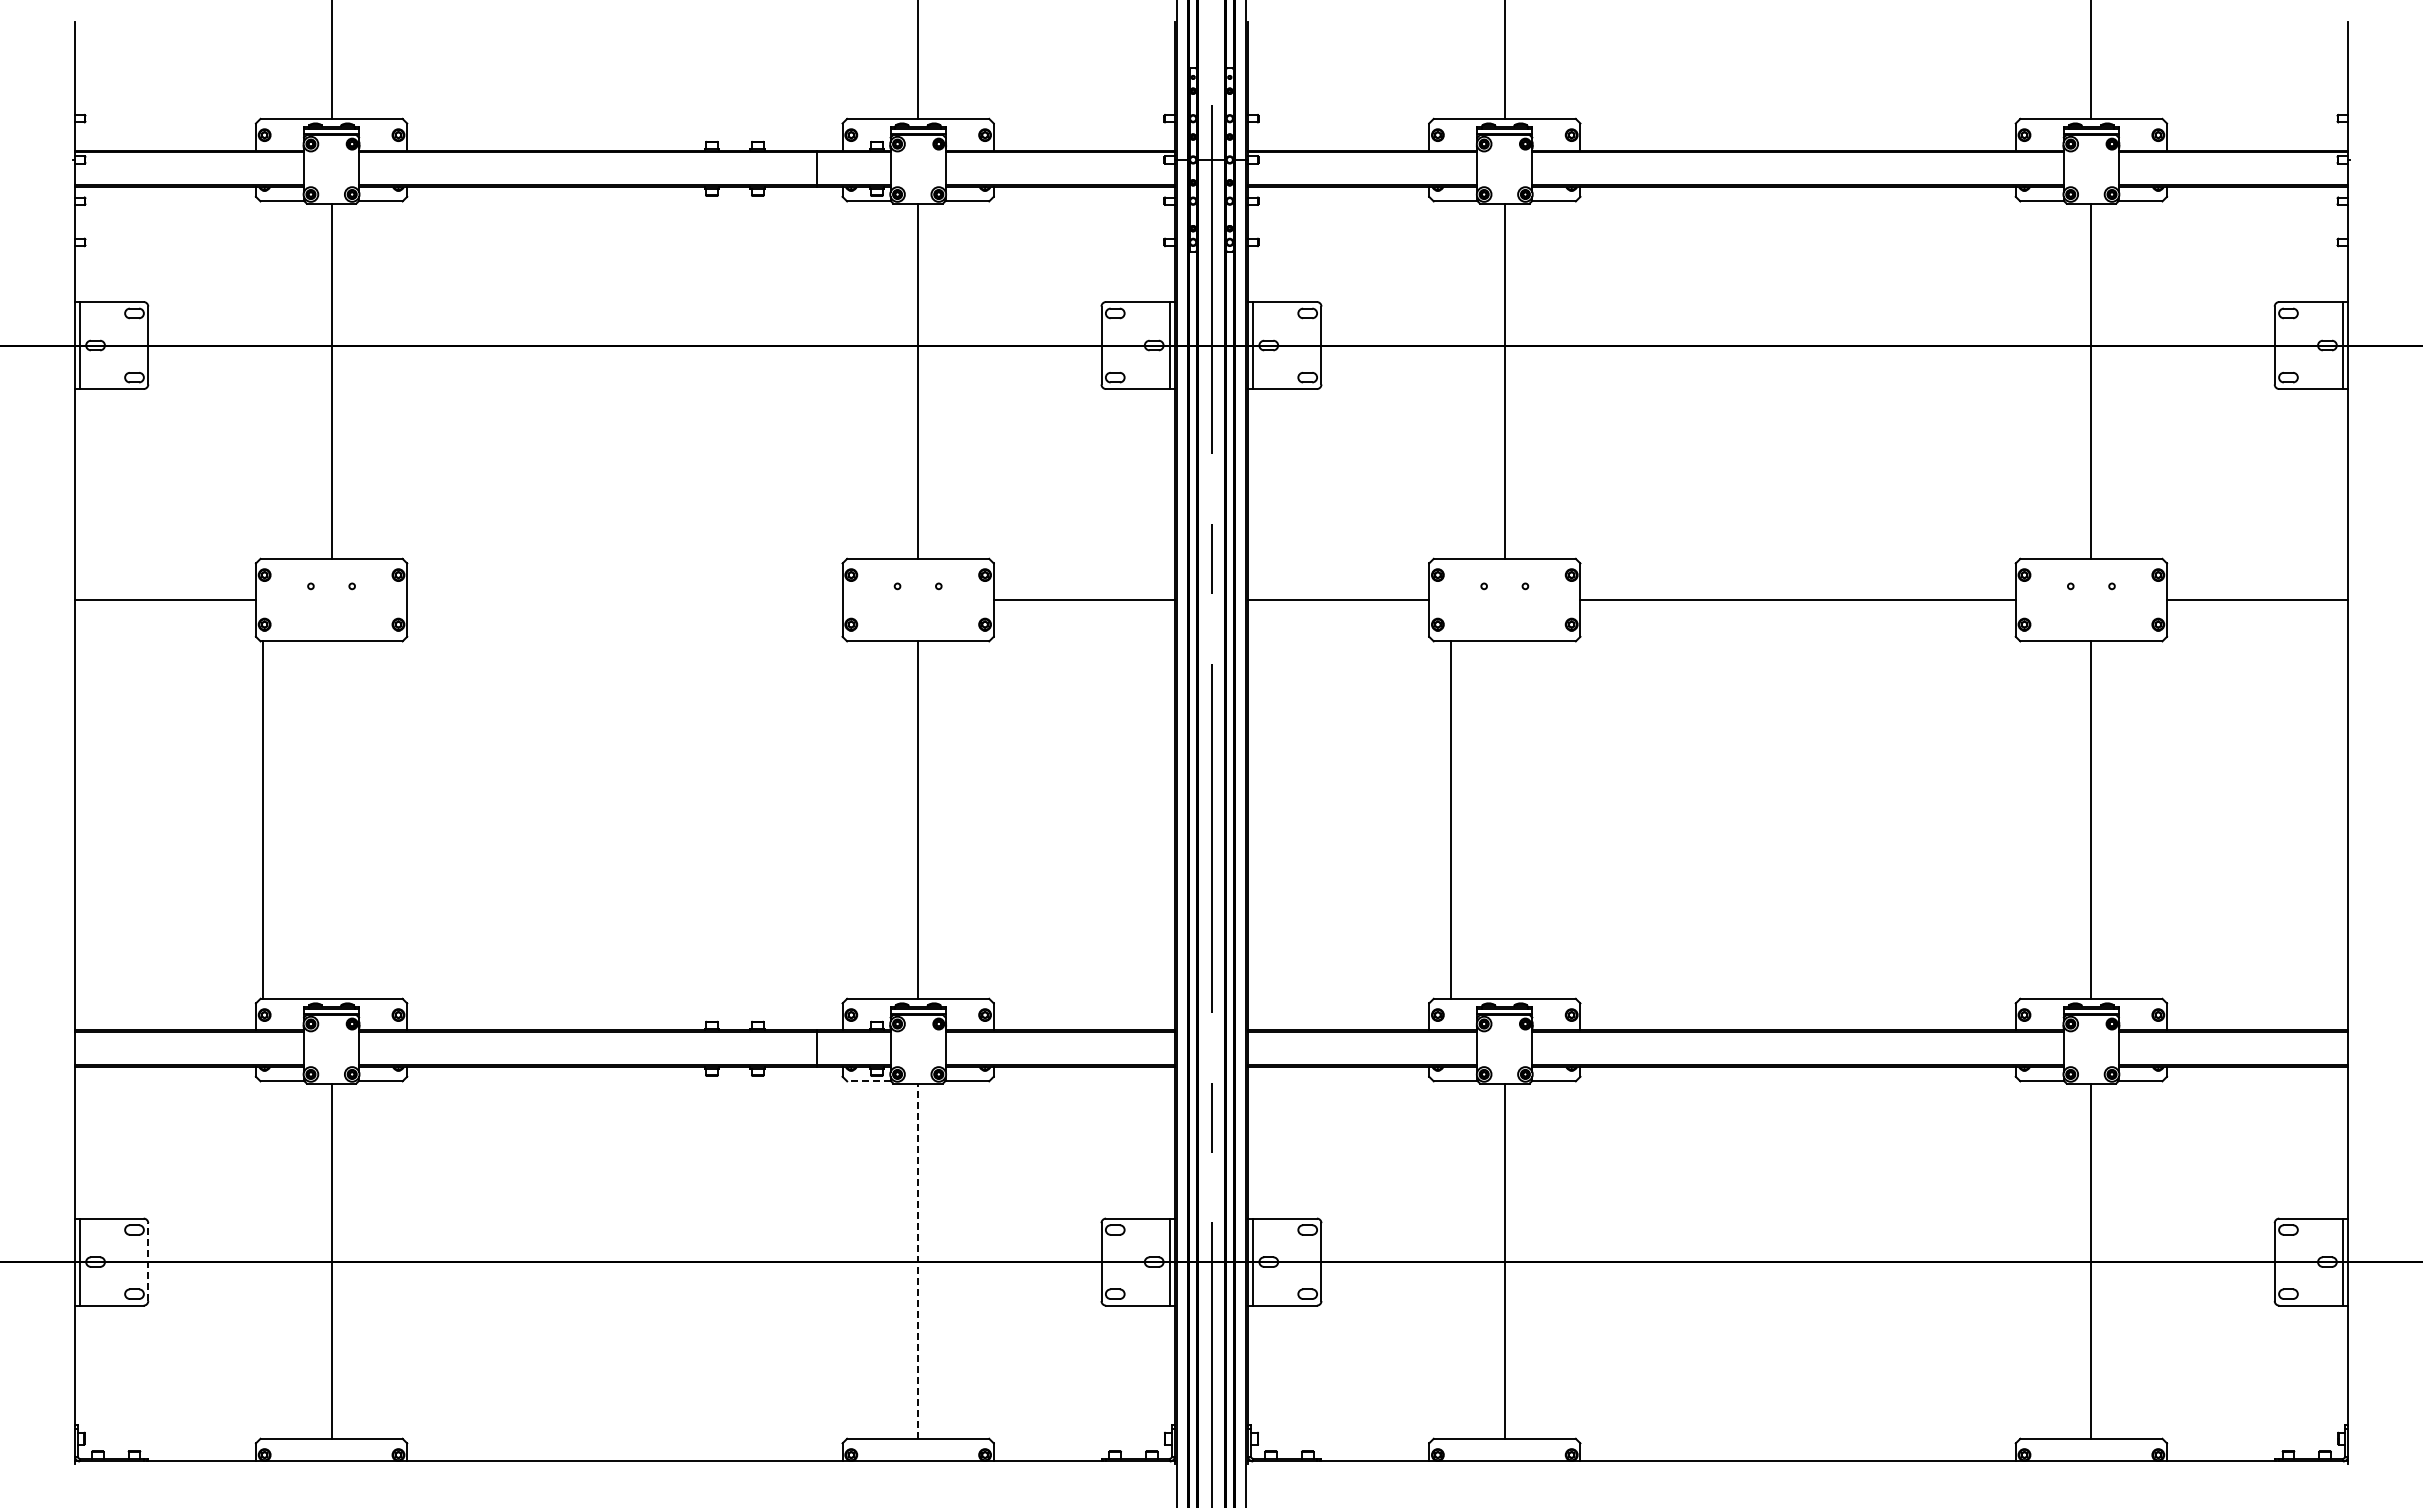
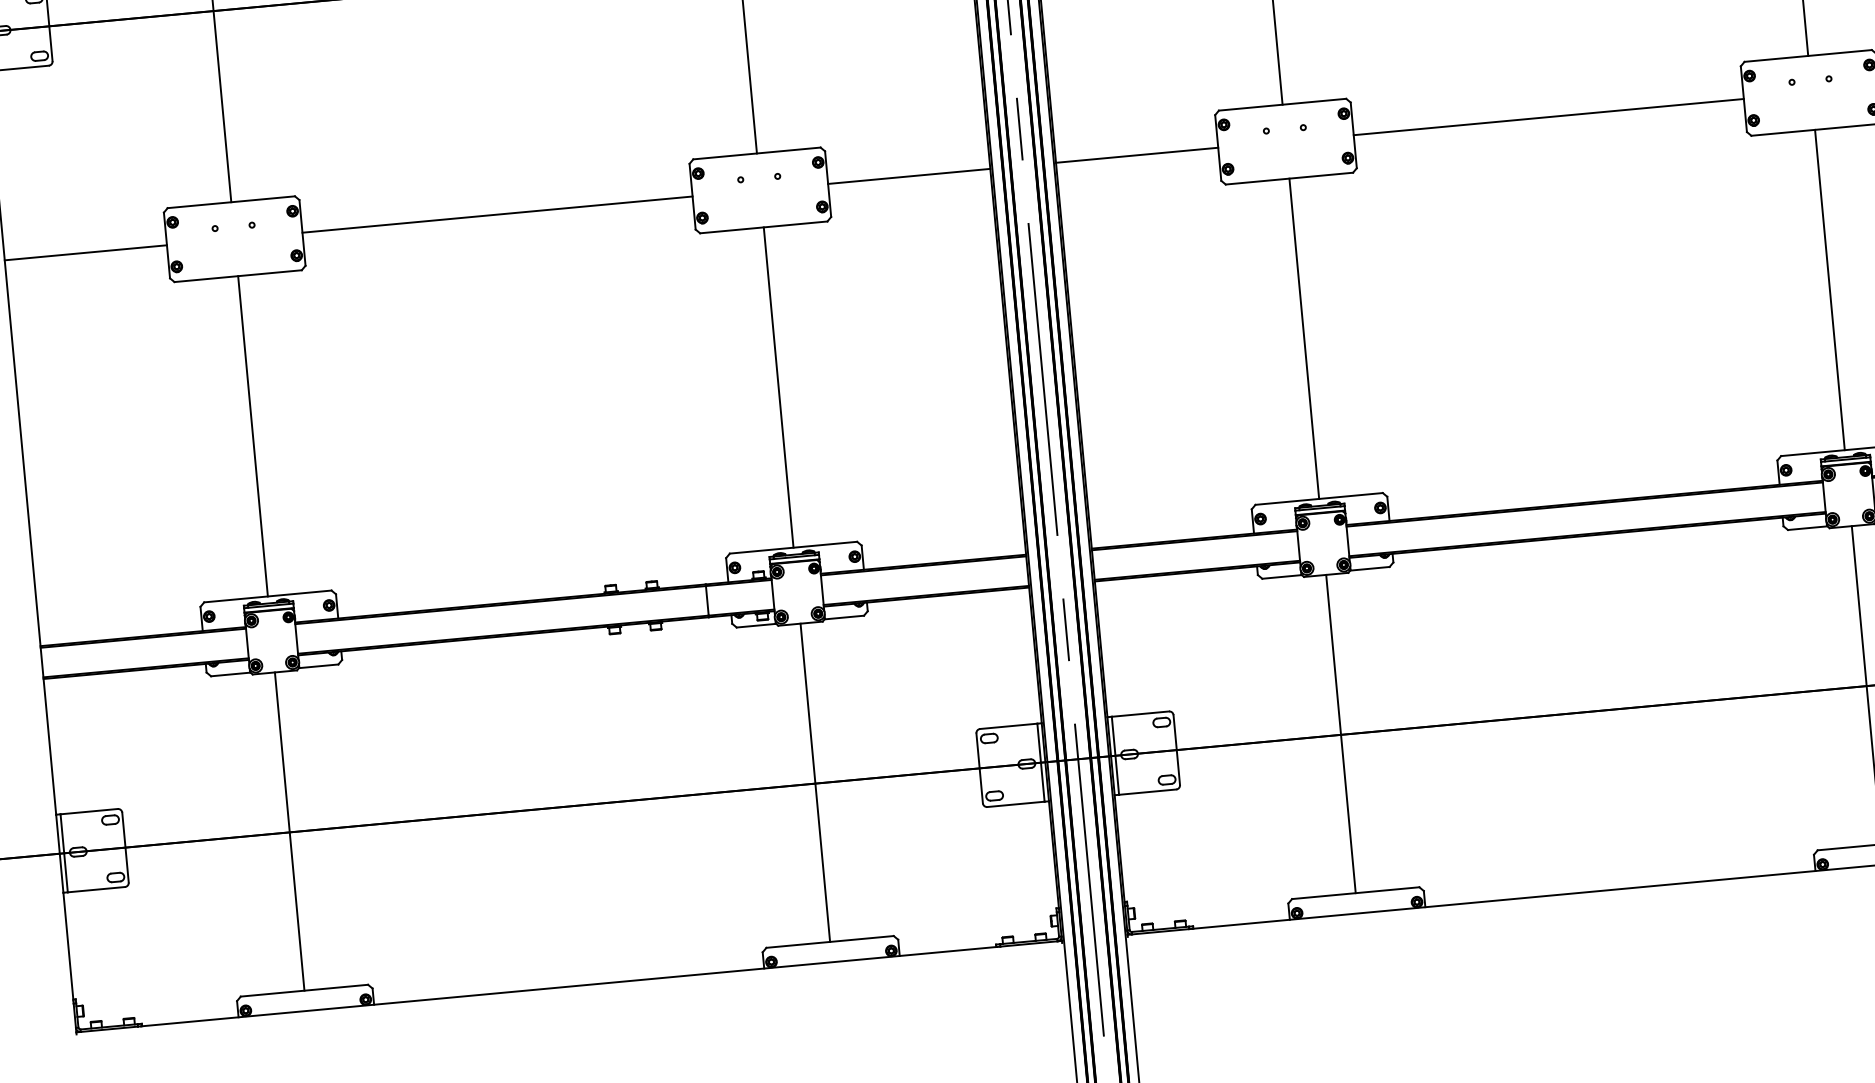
line: (624, 599) -> (497, 214), added
line: (262, 819) -> (252, 435), moved
line: (1450, 819) -> (1303, 338), moved
line: (869, 1081) -> (756, 625), dashed -> solid
line: (918, 1261) -> (815, 783), dashed -> solid
line: (148, 1262) -> (125, 847), dashed -> solid

